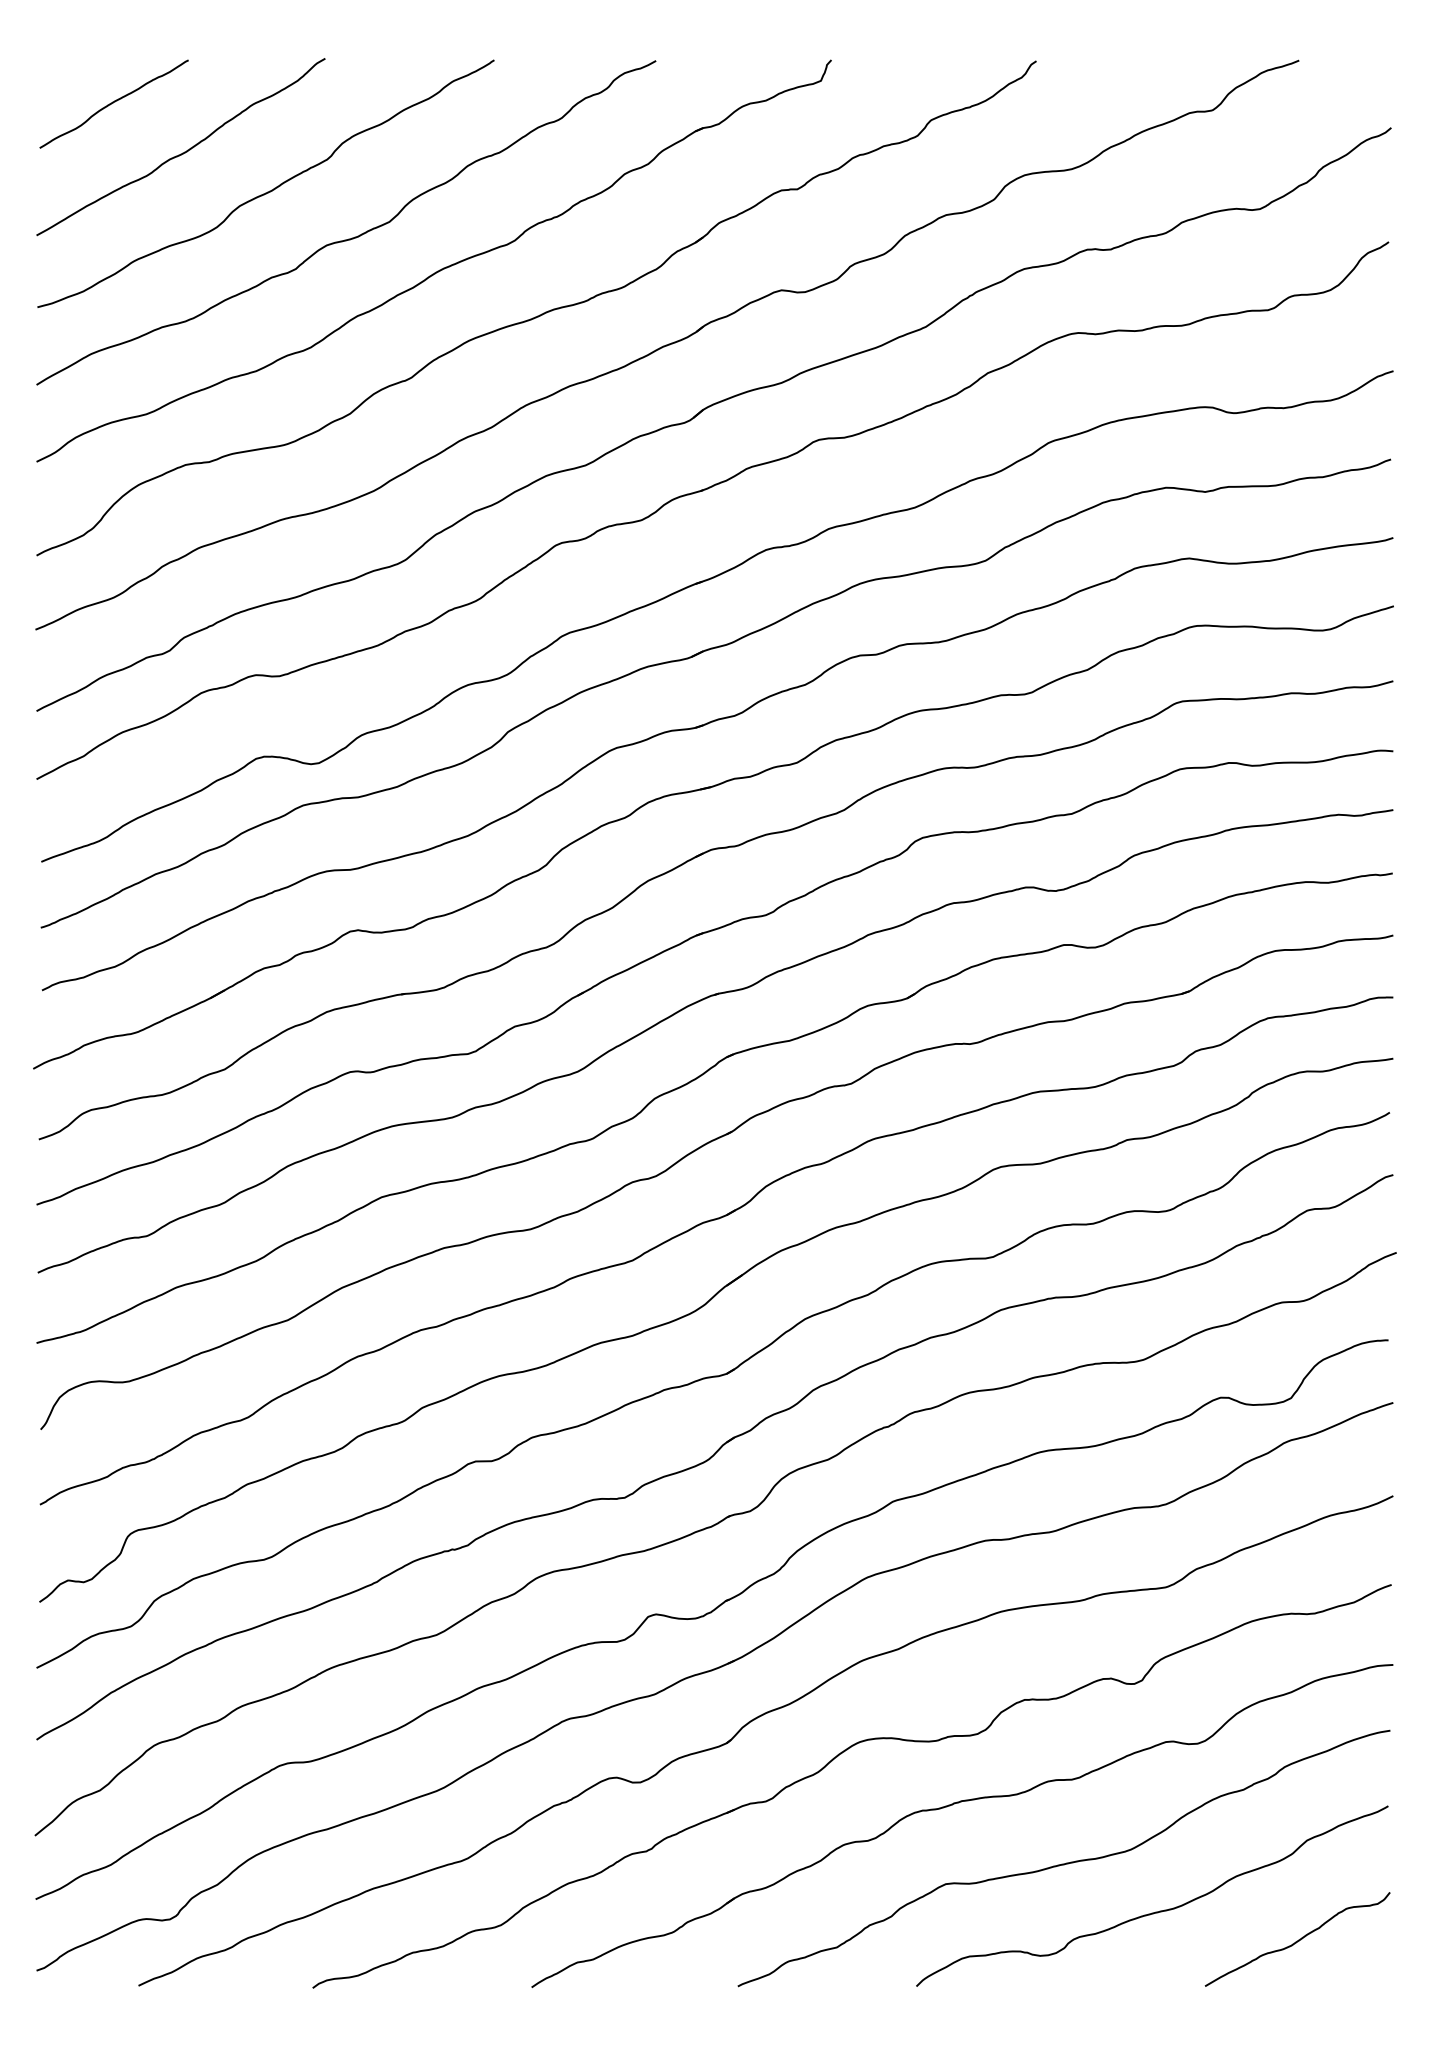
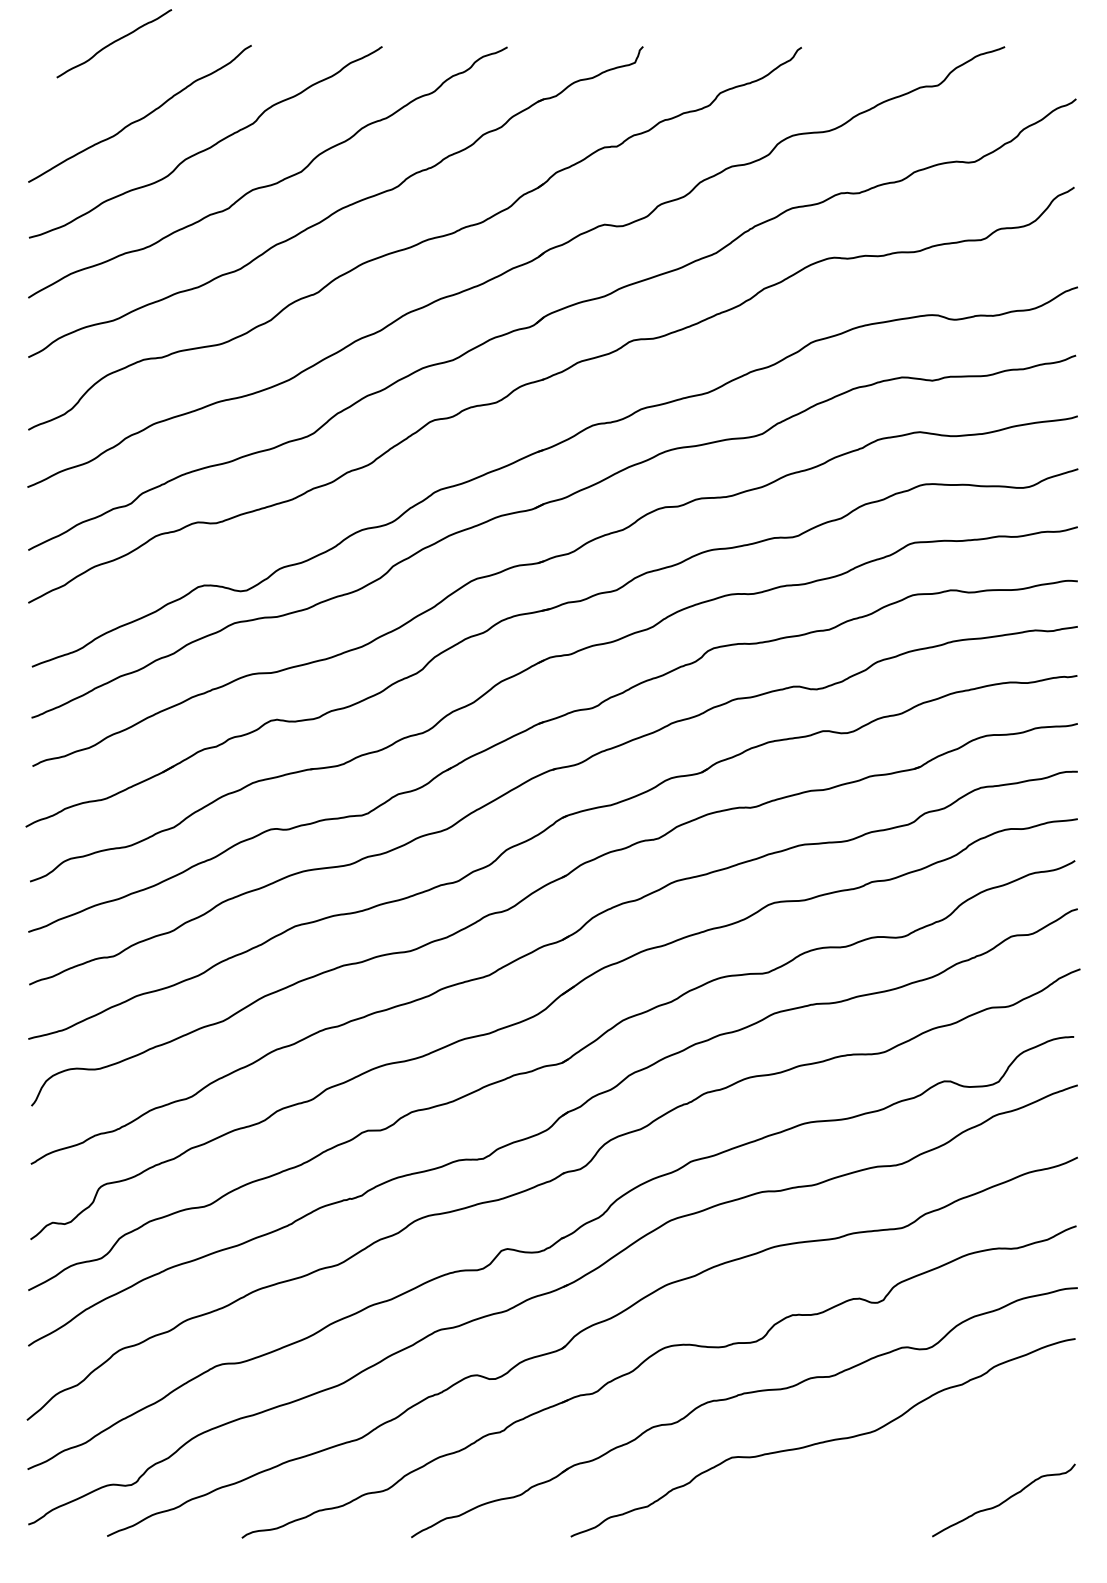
curve: (114, 102) -> (114, 42), moved
curve: (1156, 1911) -> (894, 1478), removed

